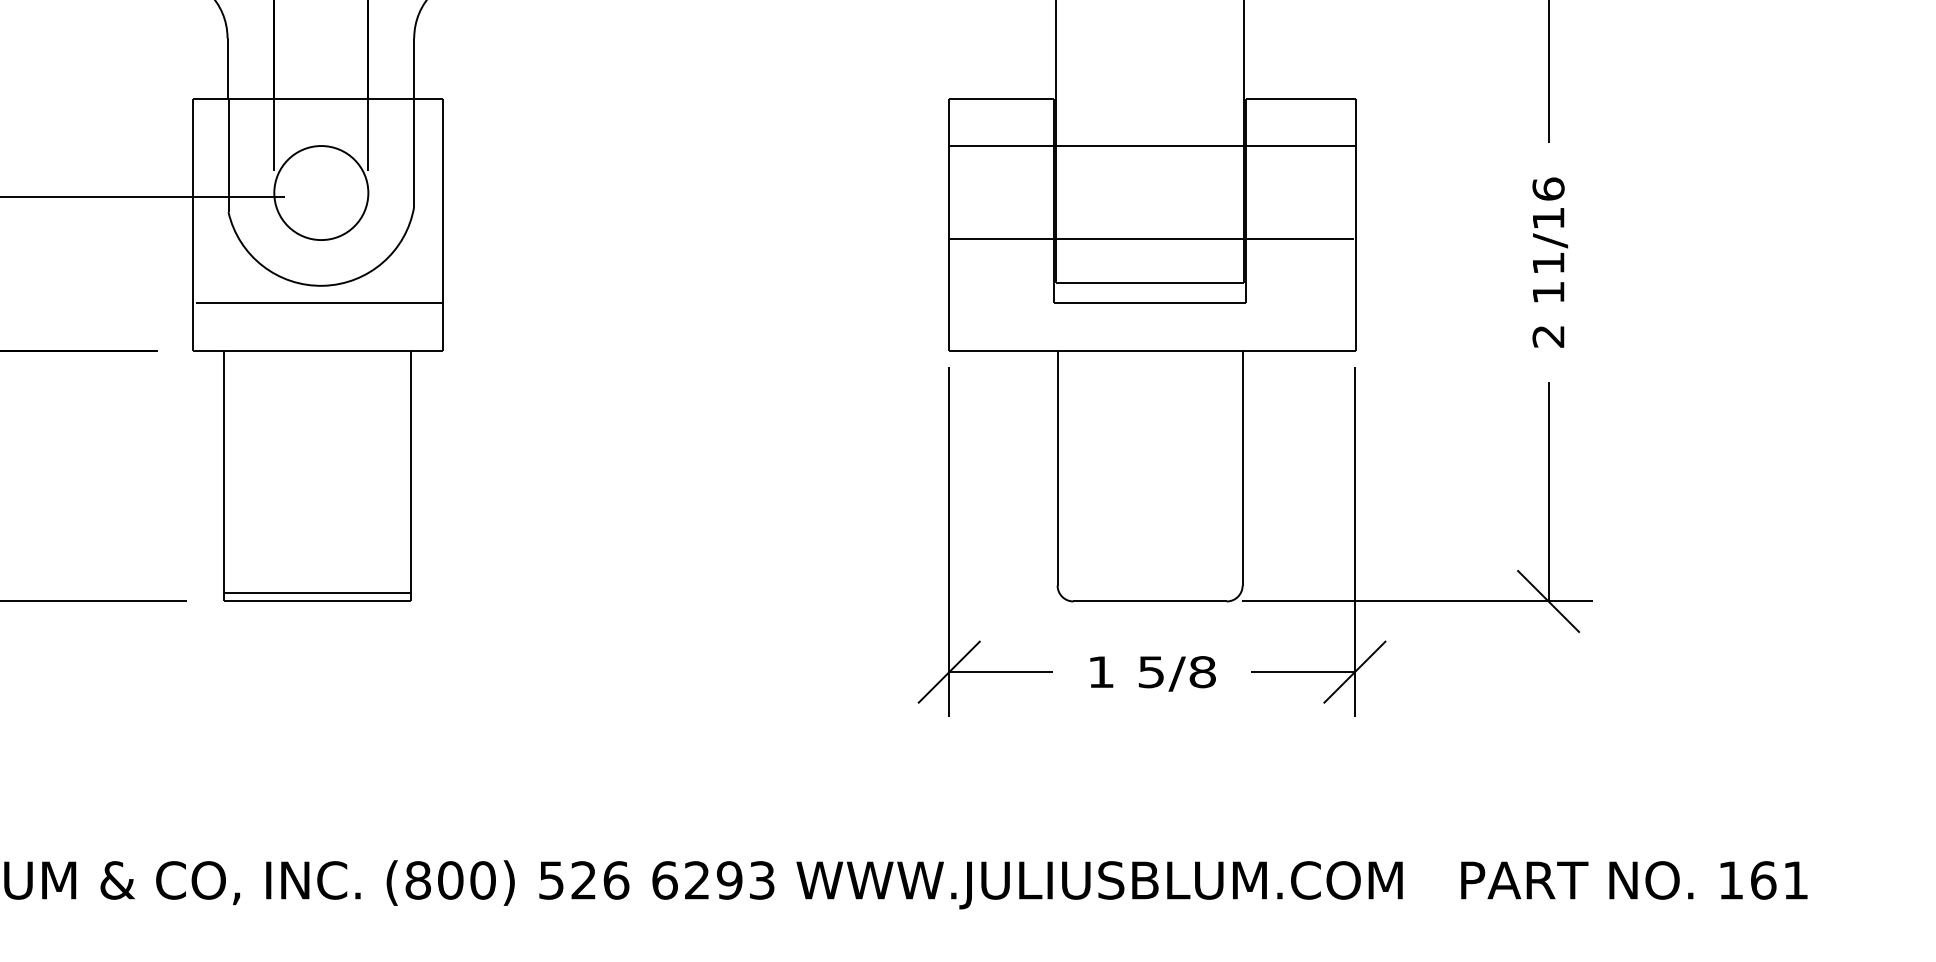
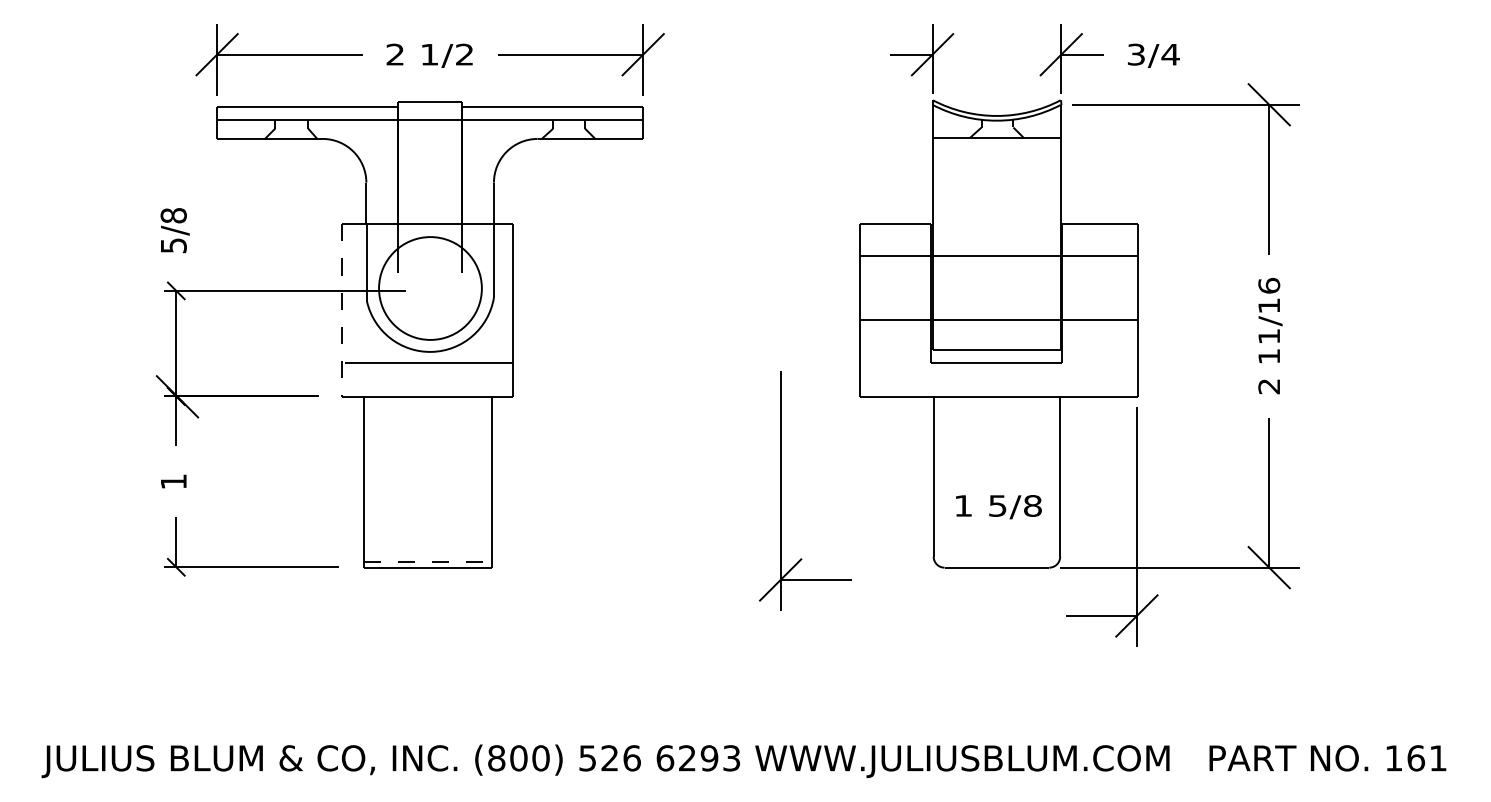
circle: (321, 193) -> (430, 288), size x1.6
line: (192, 226) -> (342, 311), solid -> dashed
part: (950, 541) -> (781, 490), moved
line: (316, 592) -> (427, 561), solid -> dashed
text: (1152, 674) -> (998, 507), moved

